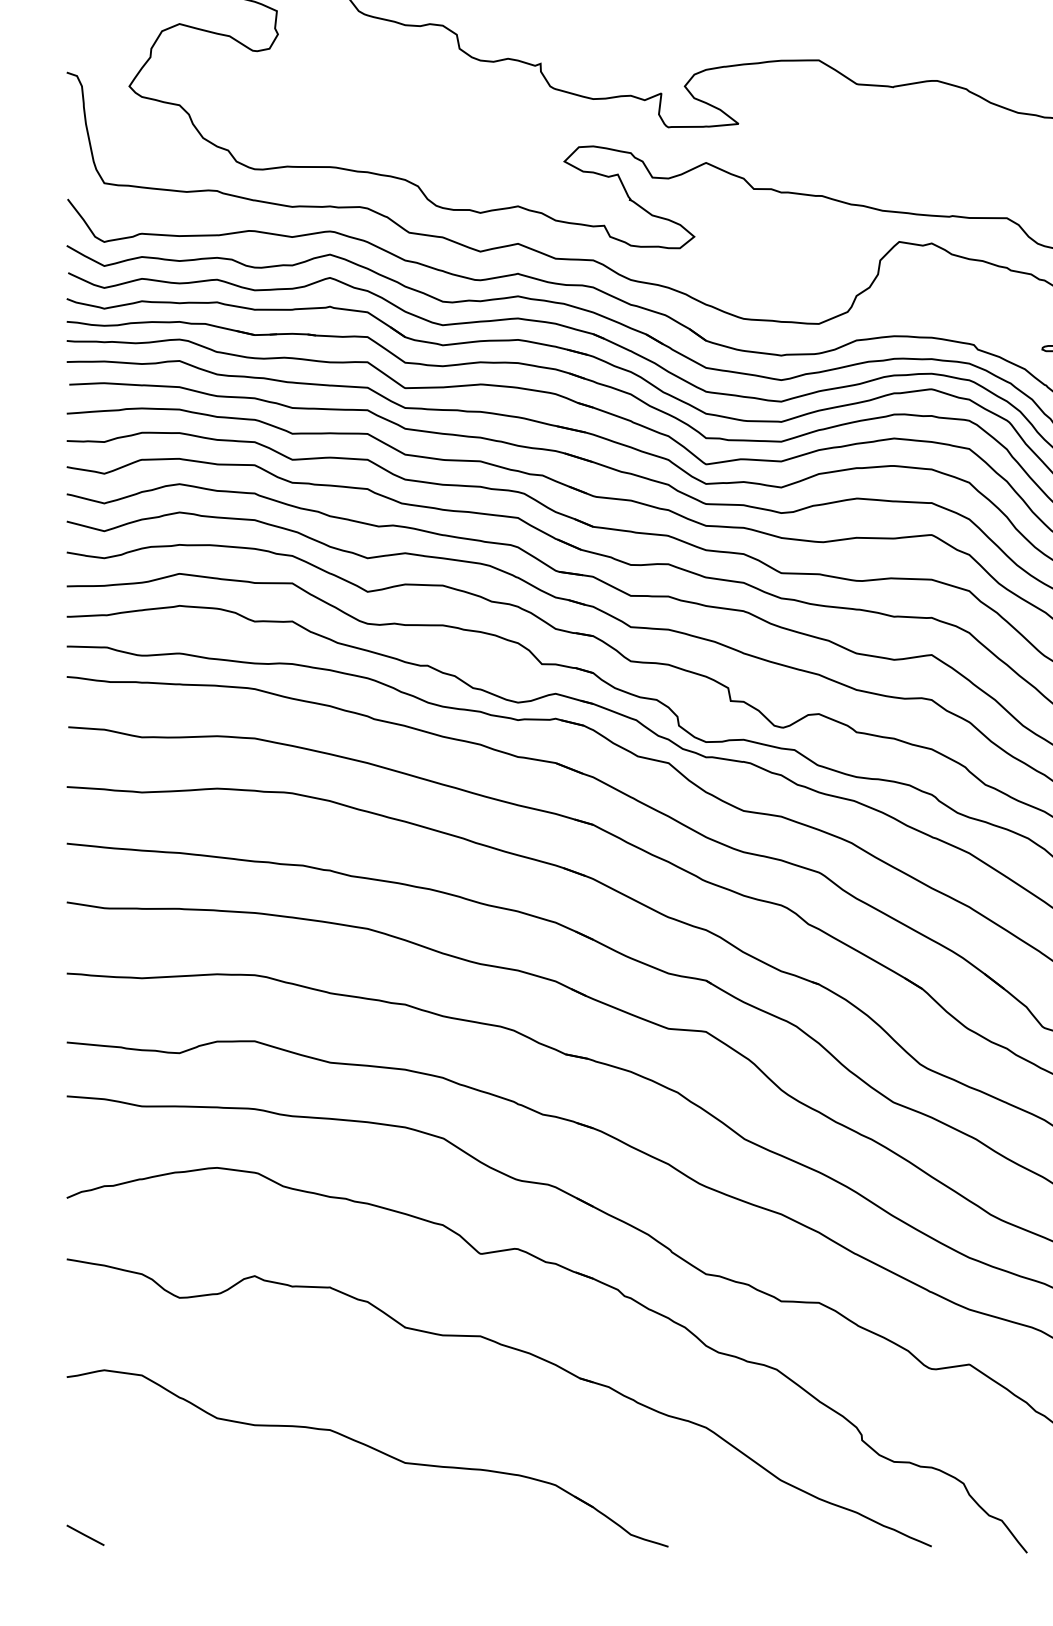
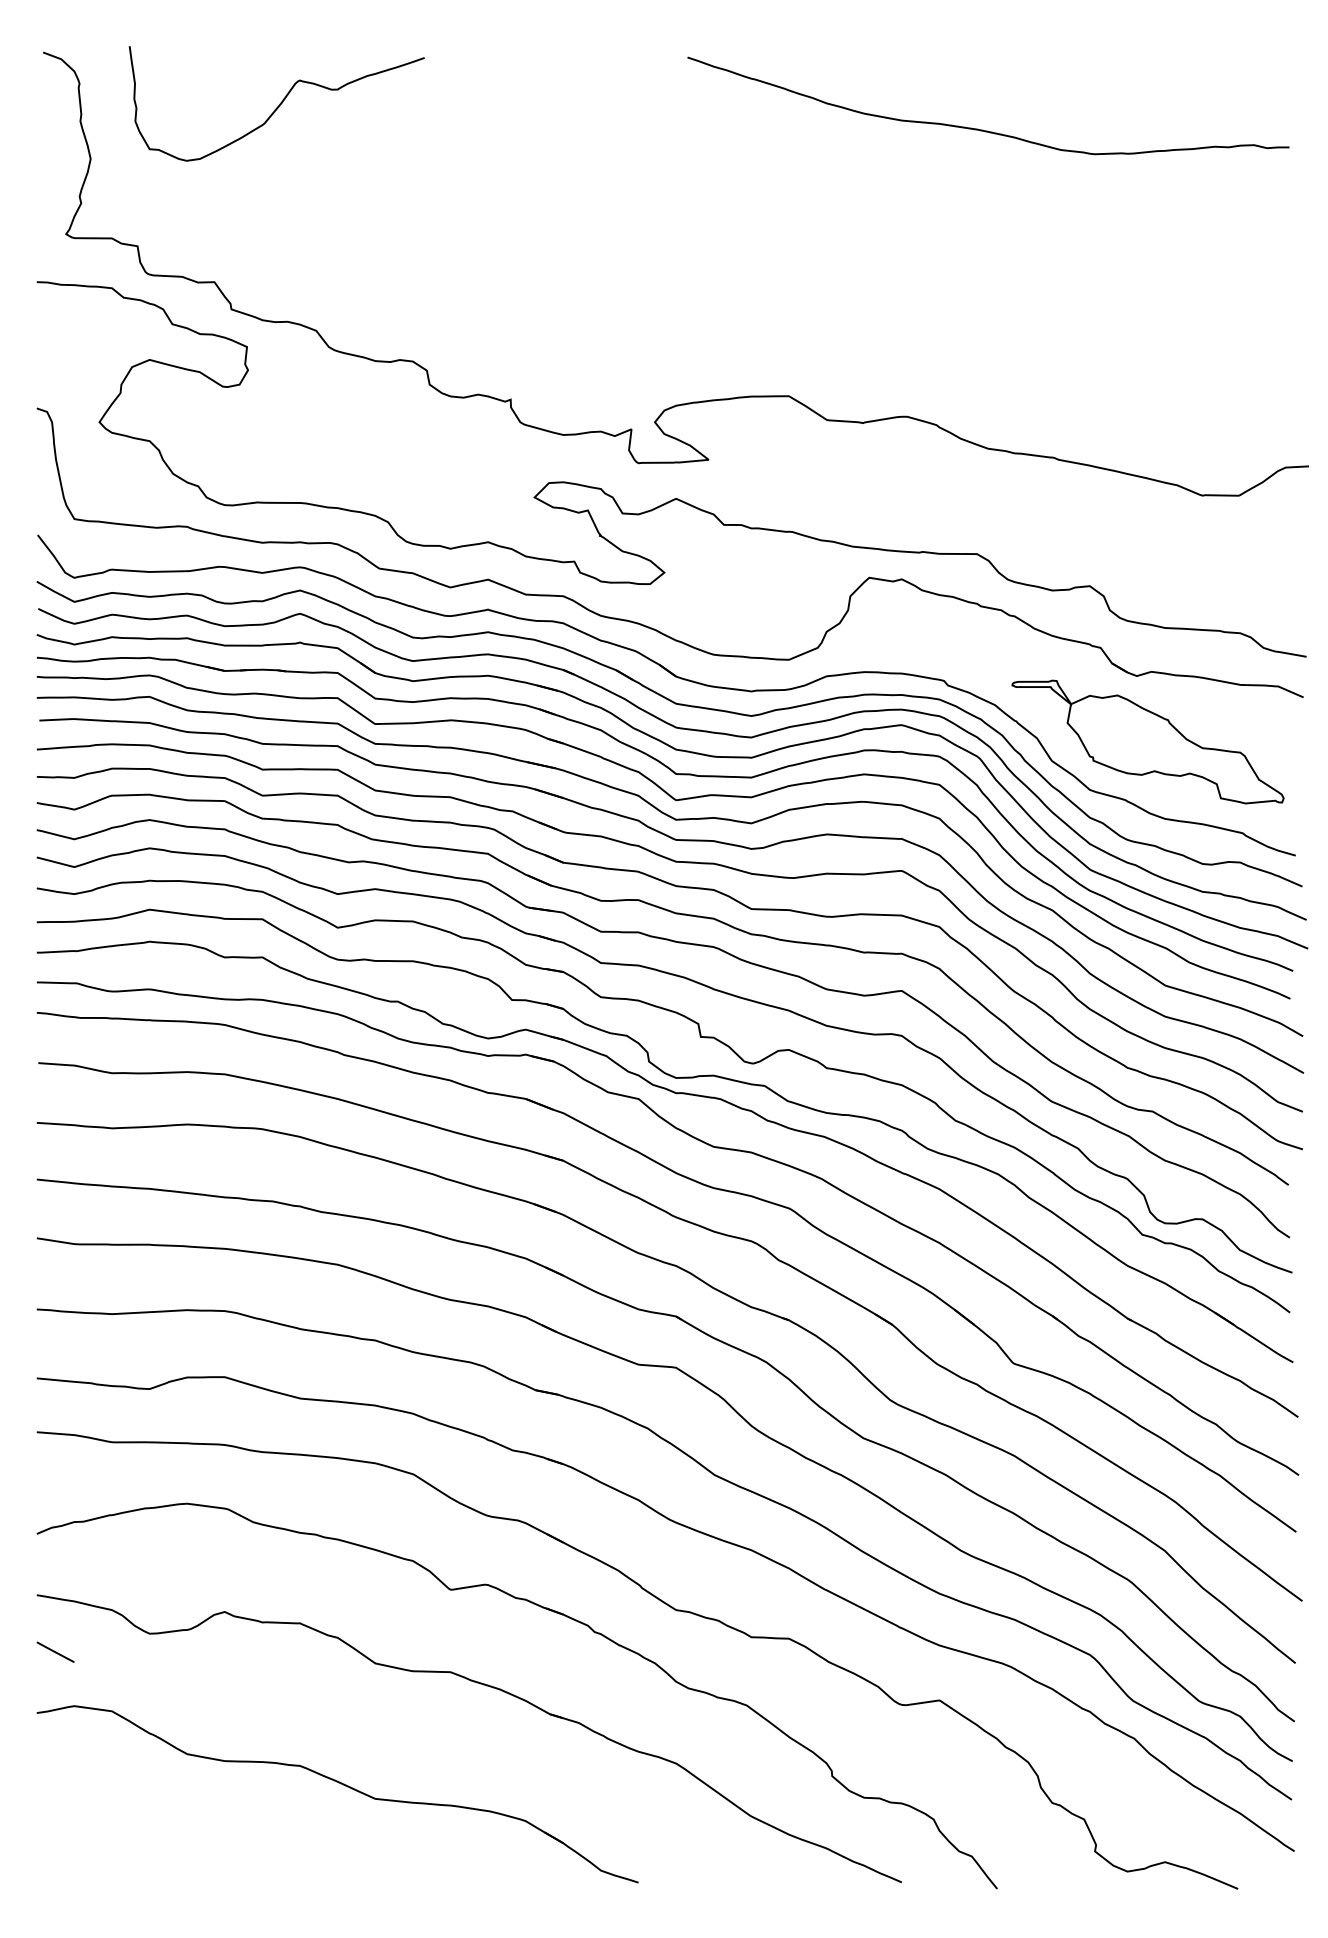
line: (85, 1534) -> (55, 1651), moved

